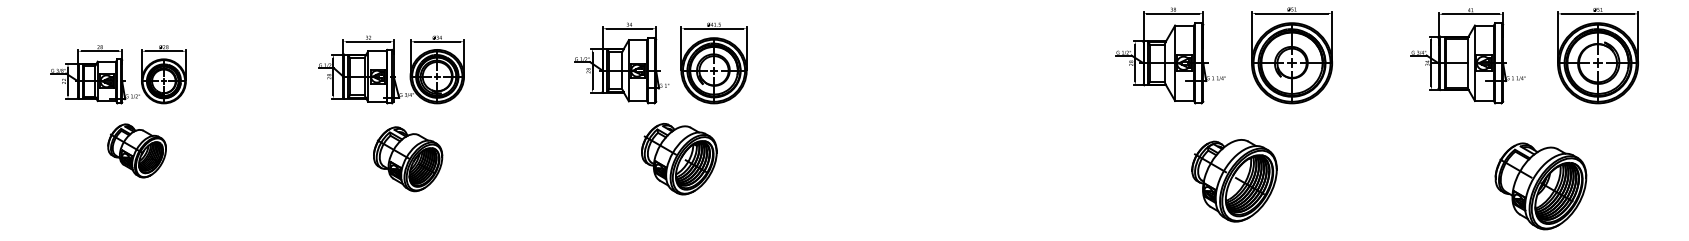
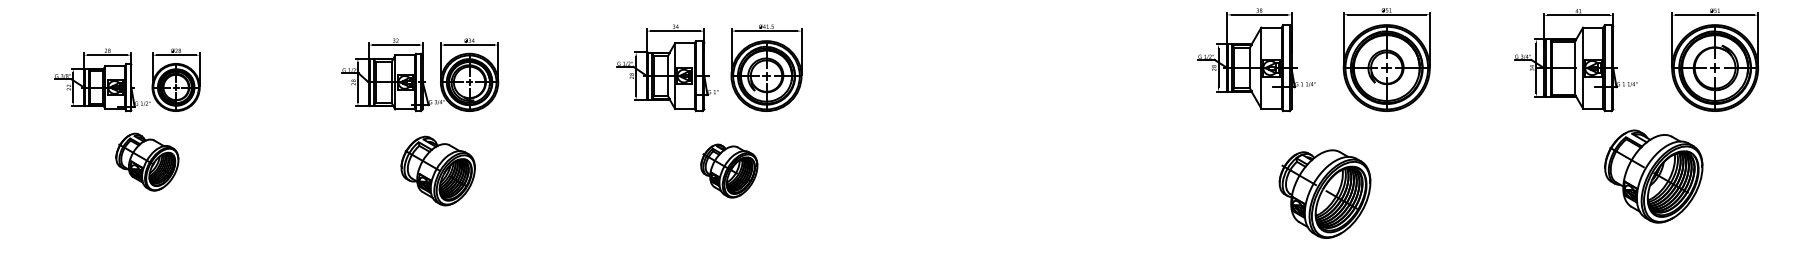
part: (679, 159) -> (729, 171), size x0.7
part: (1540, 186) -> (1653, 176), moved

